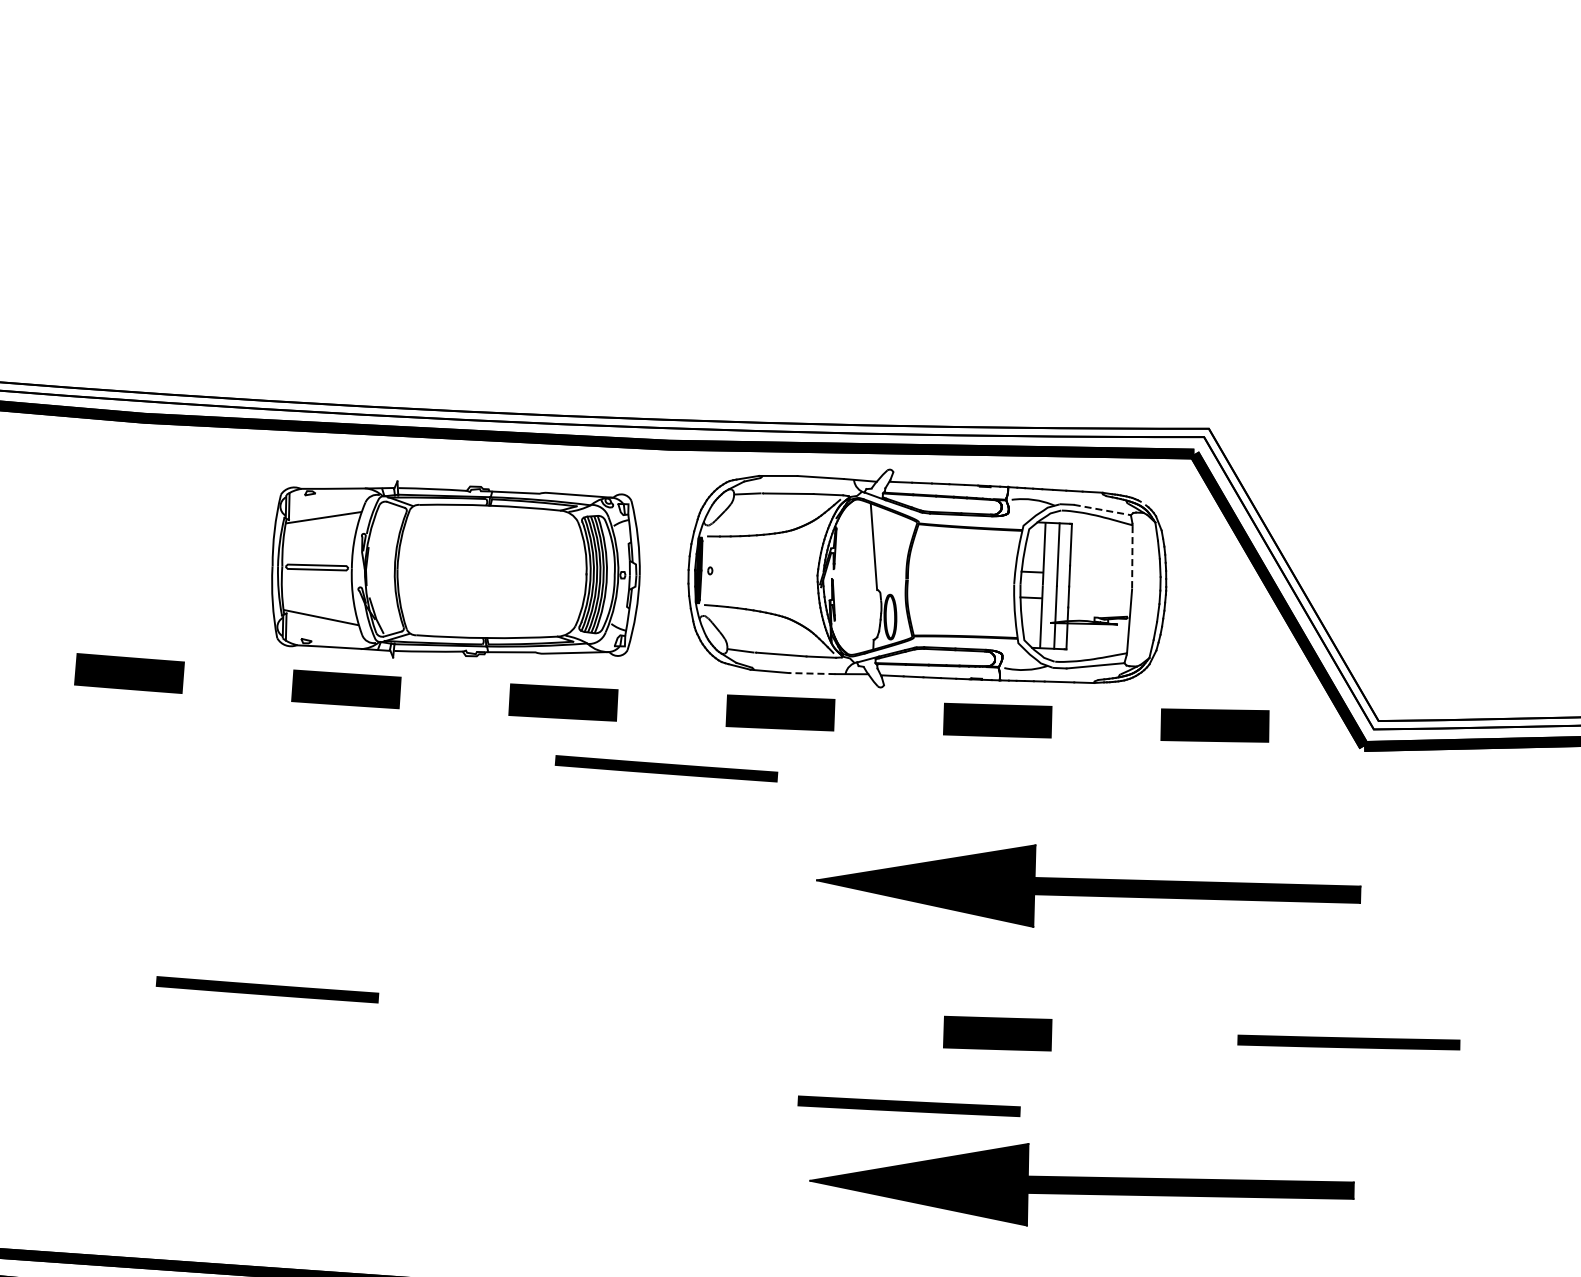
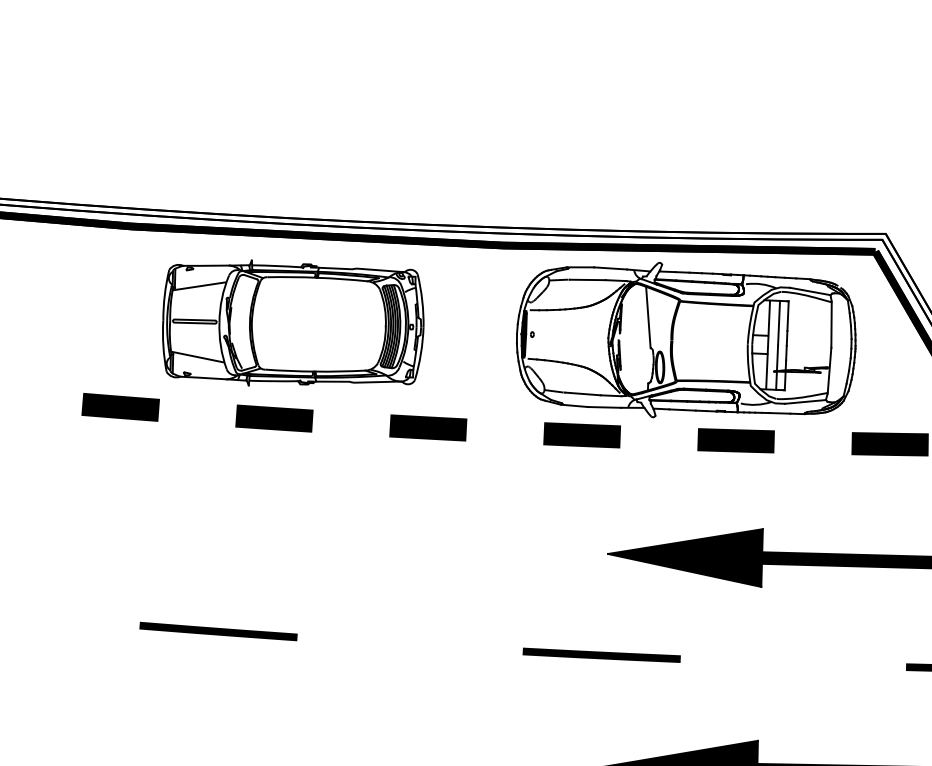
line: (1102, 510) -> (810, 291), dashed -> solid
line: (1132, 557) -> (831, 325), dashed -> solid
part: (455, 569) -> (292, 323), moved
line: (811, 673) -> (604, 407), dashed -> solid
curve: (666, 768) -> (501, 474), removed
curve: (997, 1033) -> (735, 662), removed
curve: (908, 1106) -> (601, 655), moved

